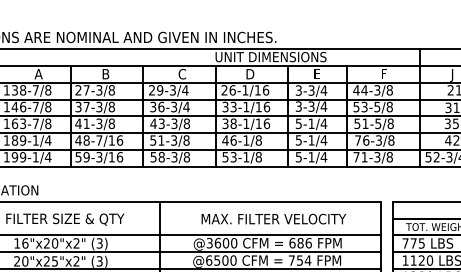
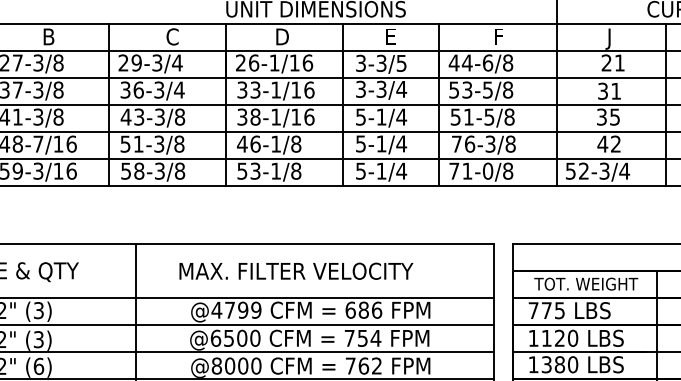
text: (323, 90) -> (400, 63), 3-3/4 -> 3-3/5
text: (377, 90) -> (488, 63), 44-3/8 -> 44-6/8
text: (377, 157) -> (488, 171), 71-3/8 -> 71-0/8
text: (273, 218) -> (295, 270), moved
text: (221, 242) -> (235, 309), @3600 -> @4799

